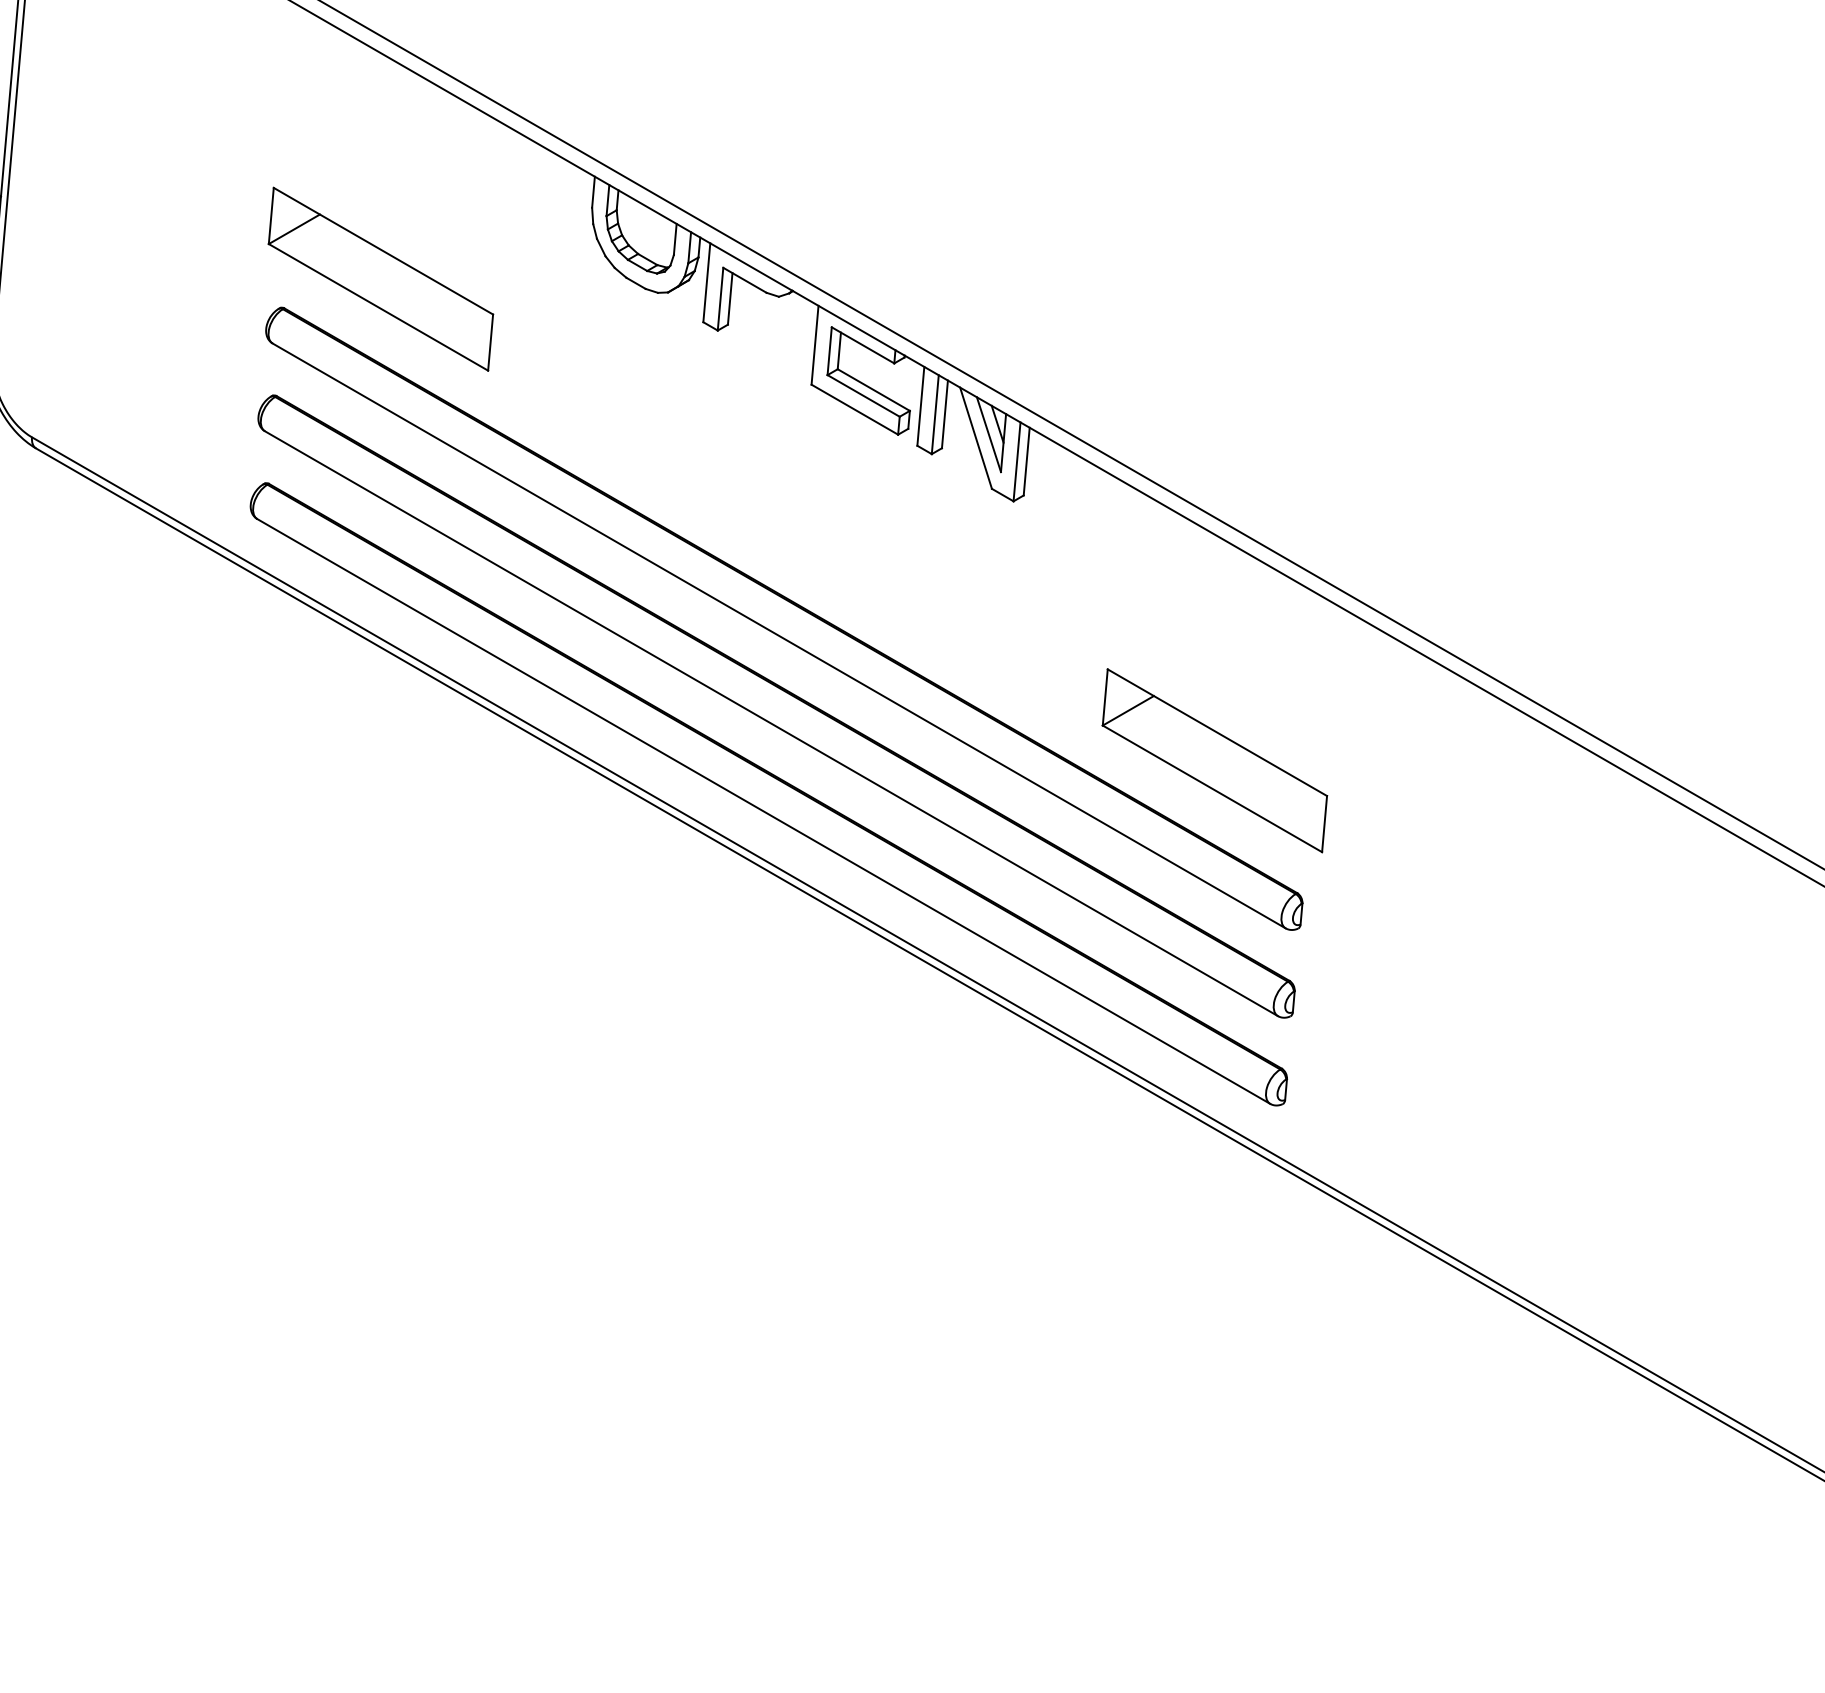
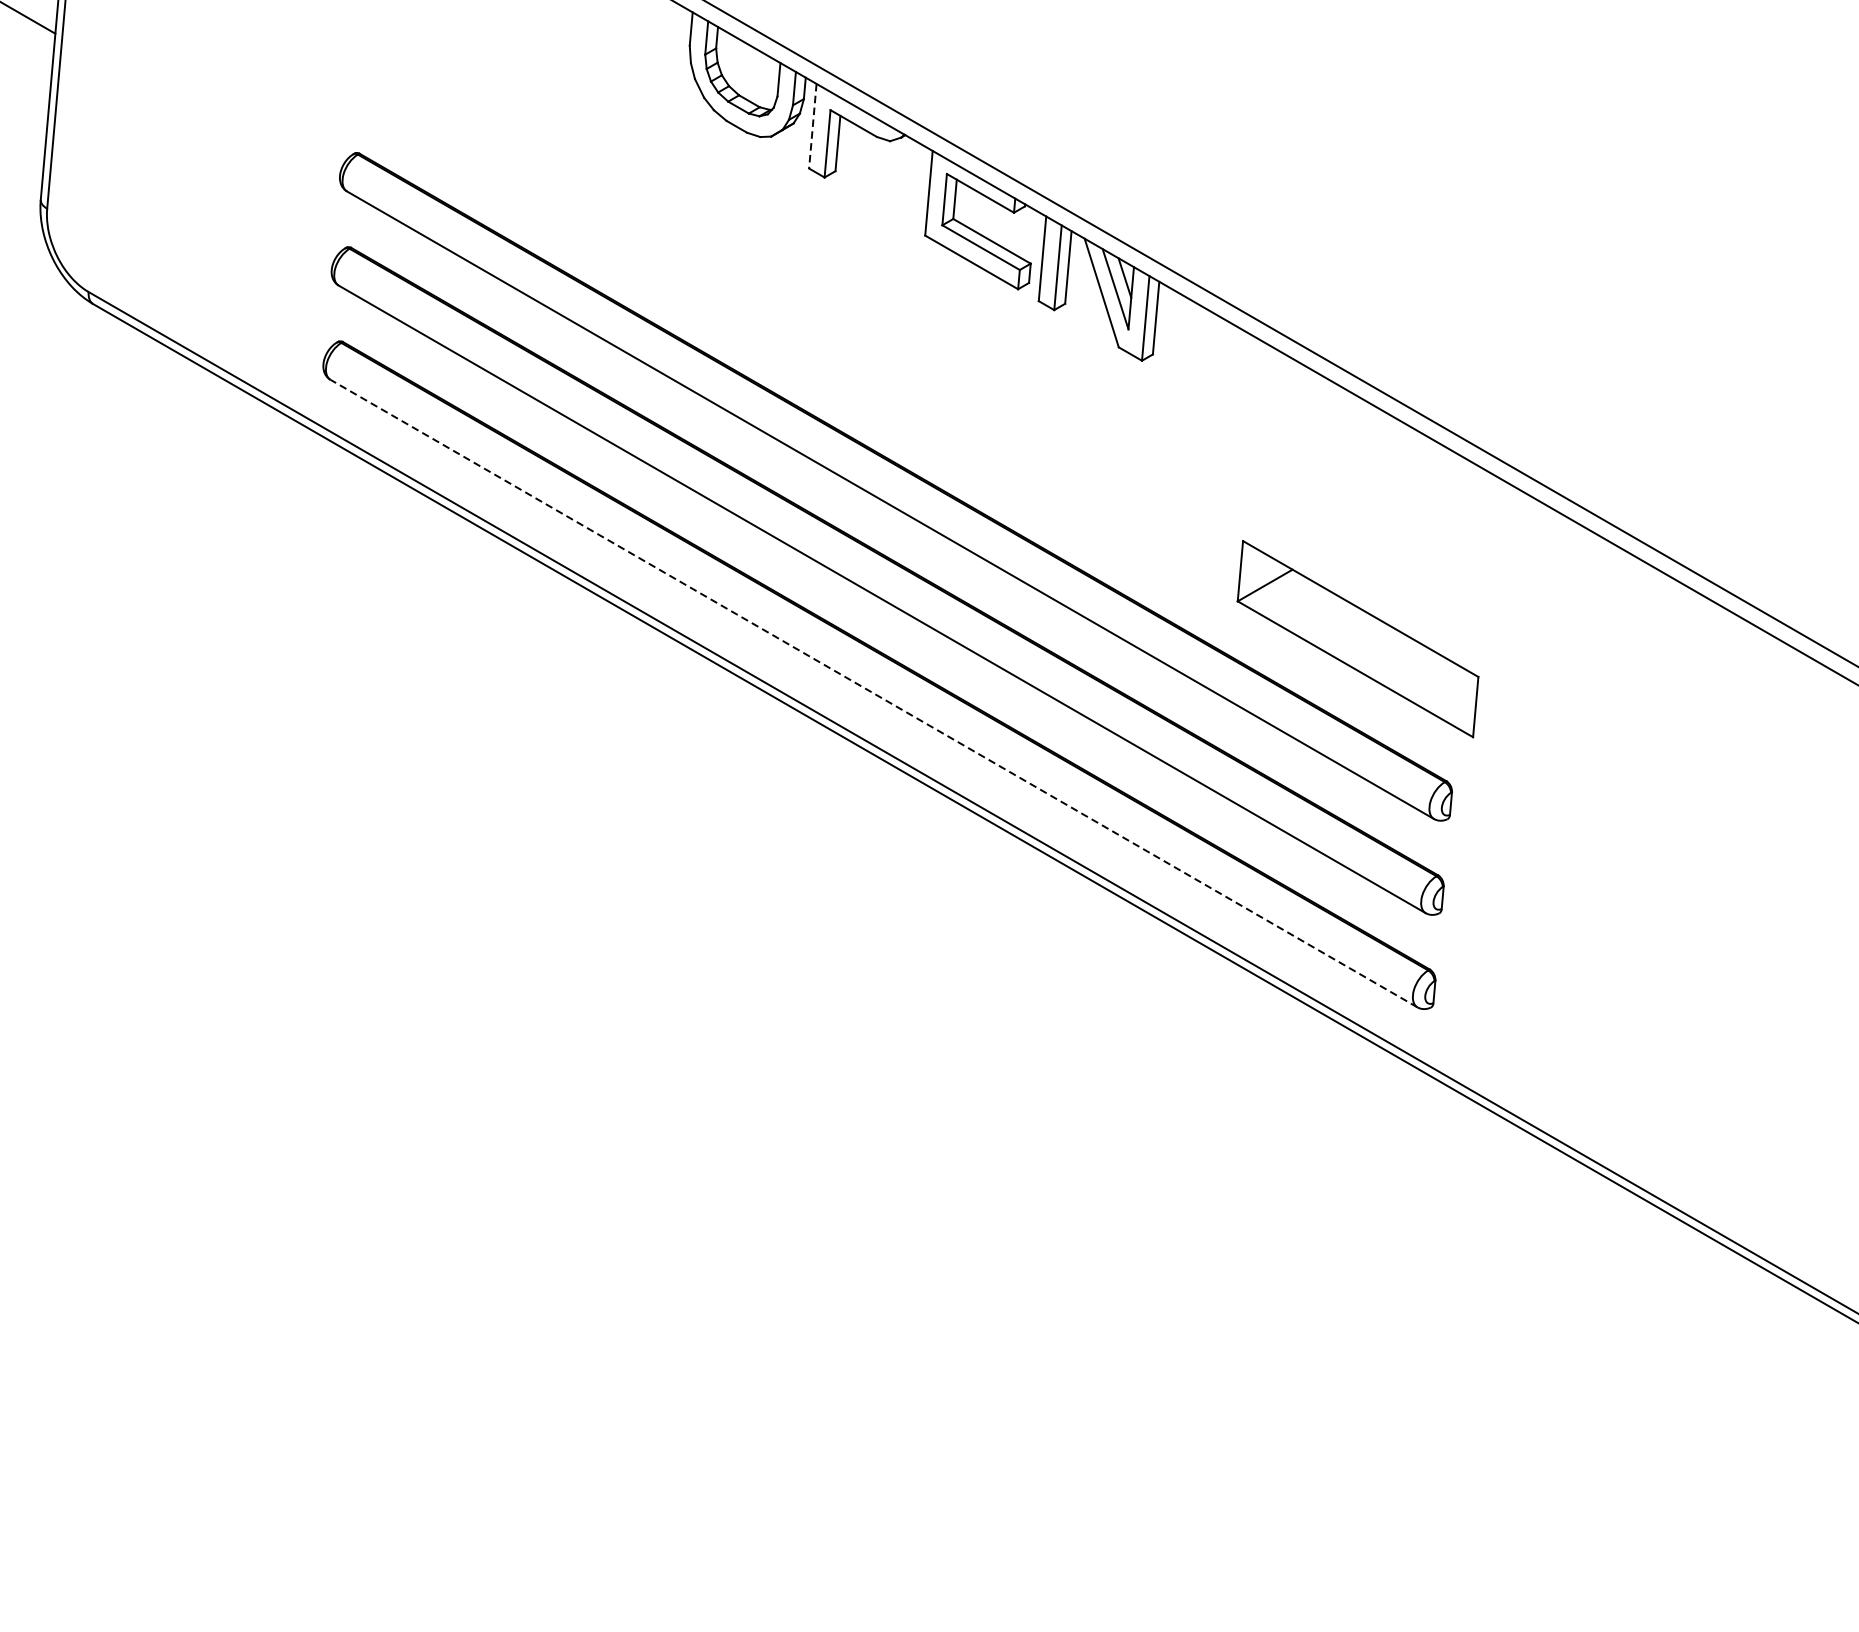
part: (380, 278) -> (462, 121), removed
line: (706, 282) -> (812, 125), solid -> dashed
line: (763, 811) -> (873, 693), solid -> dashed

